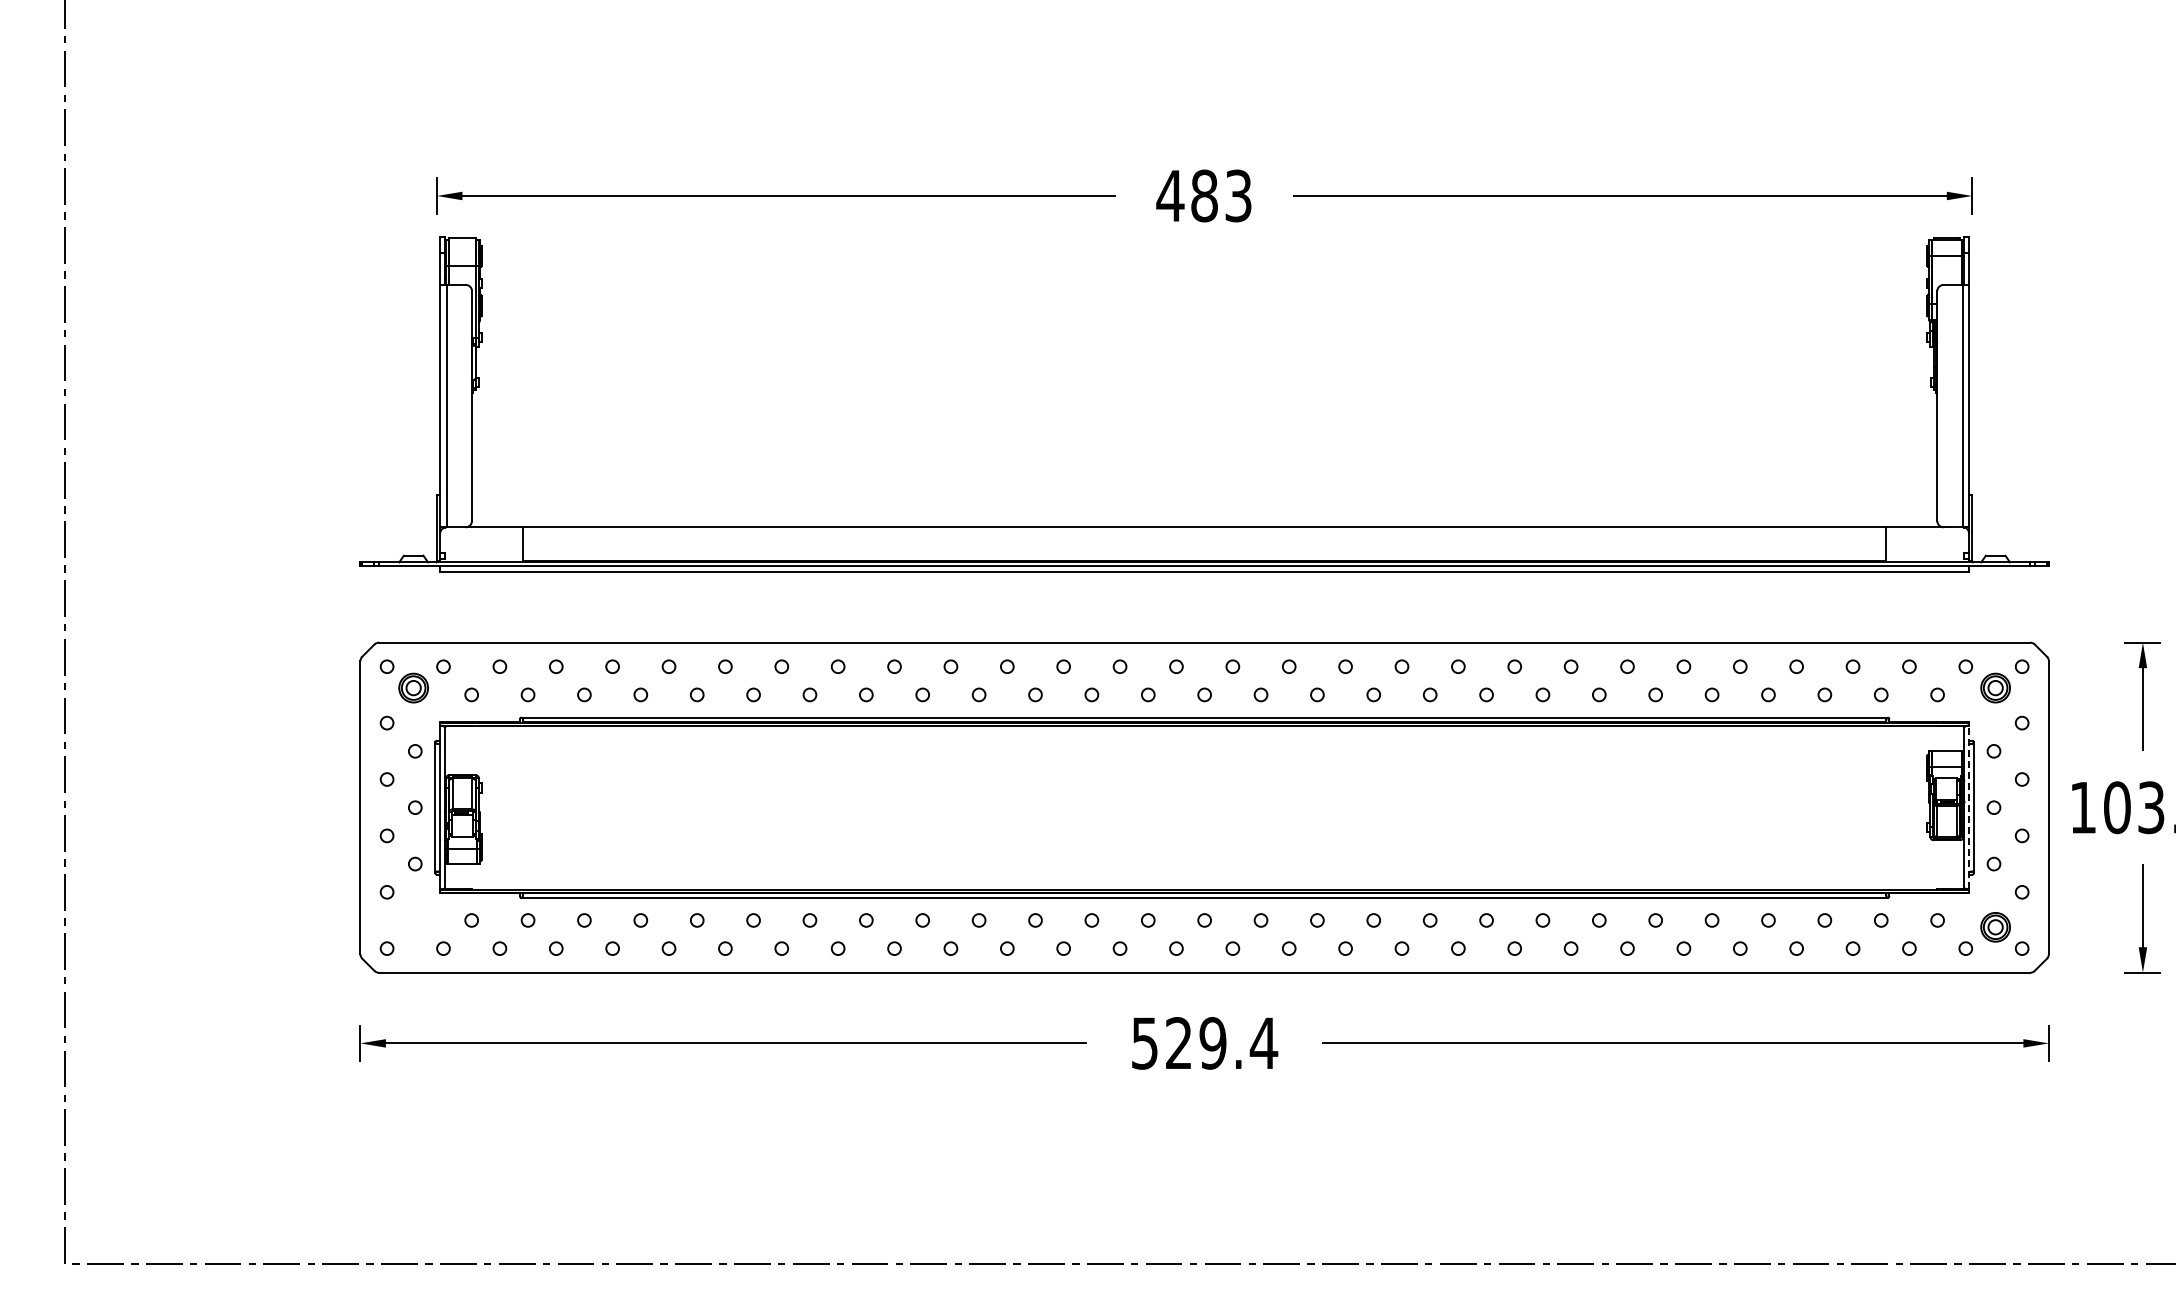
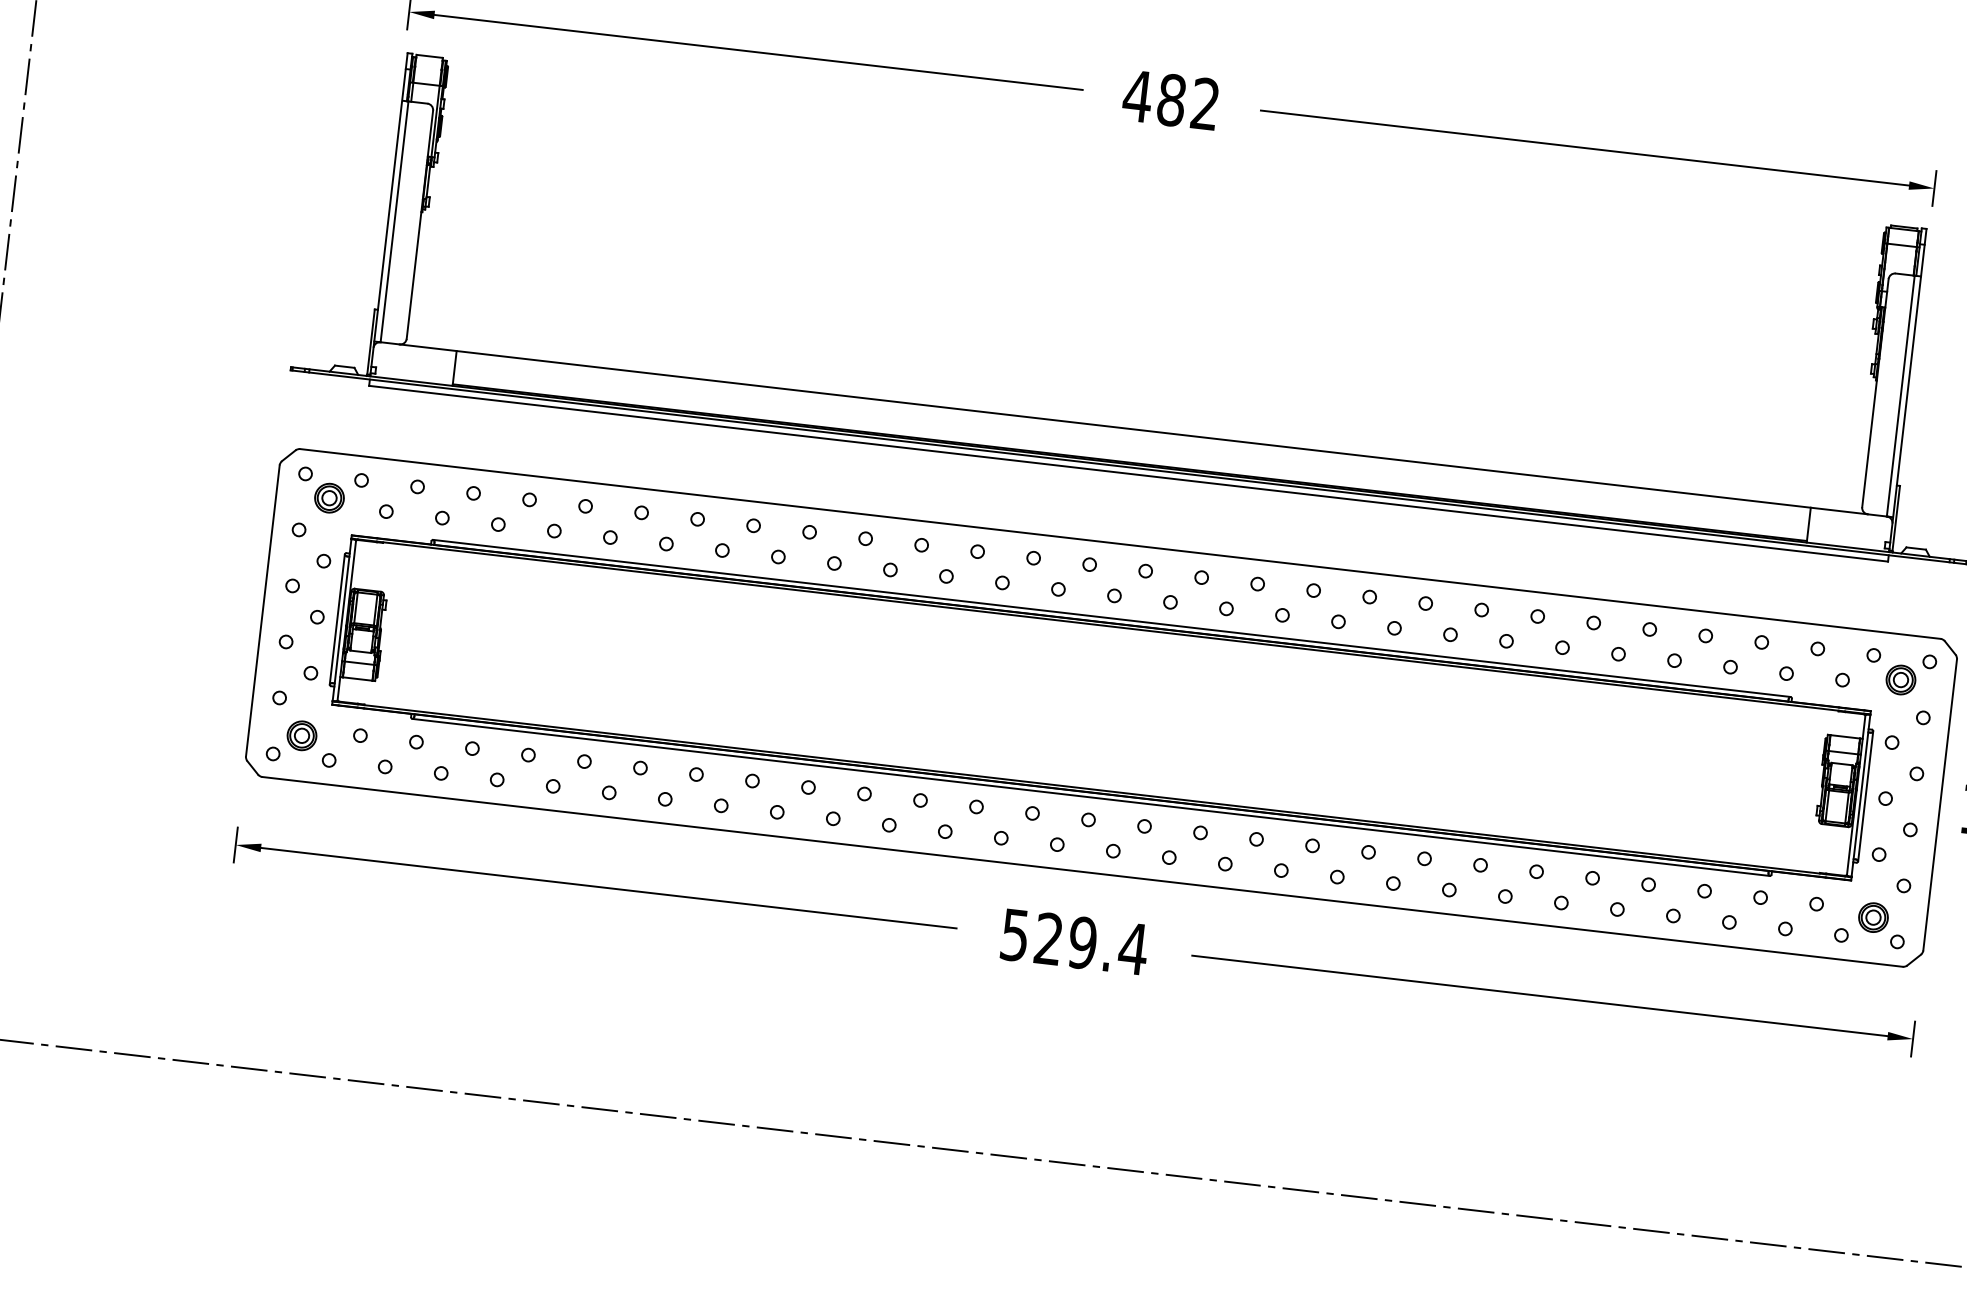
text: (1238, 195) -> (1205, 103), 483 -> 482
line: (1969, 807) -> (1861, 795), dashed -> solid
part: (413, 927) -> (301, 735), added

